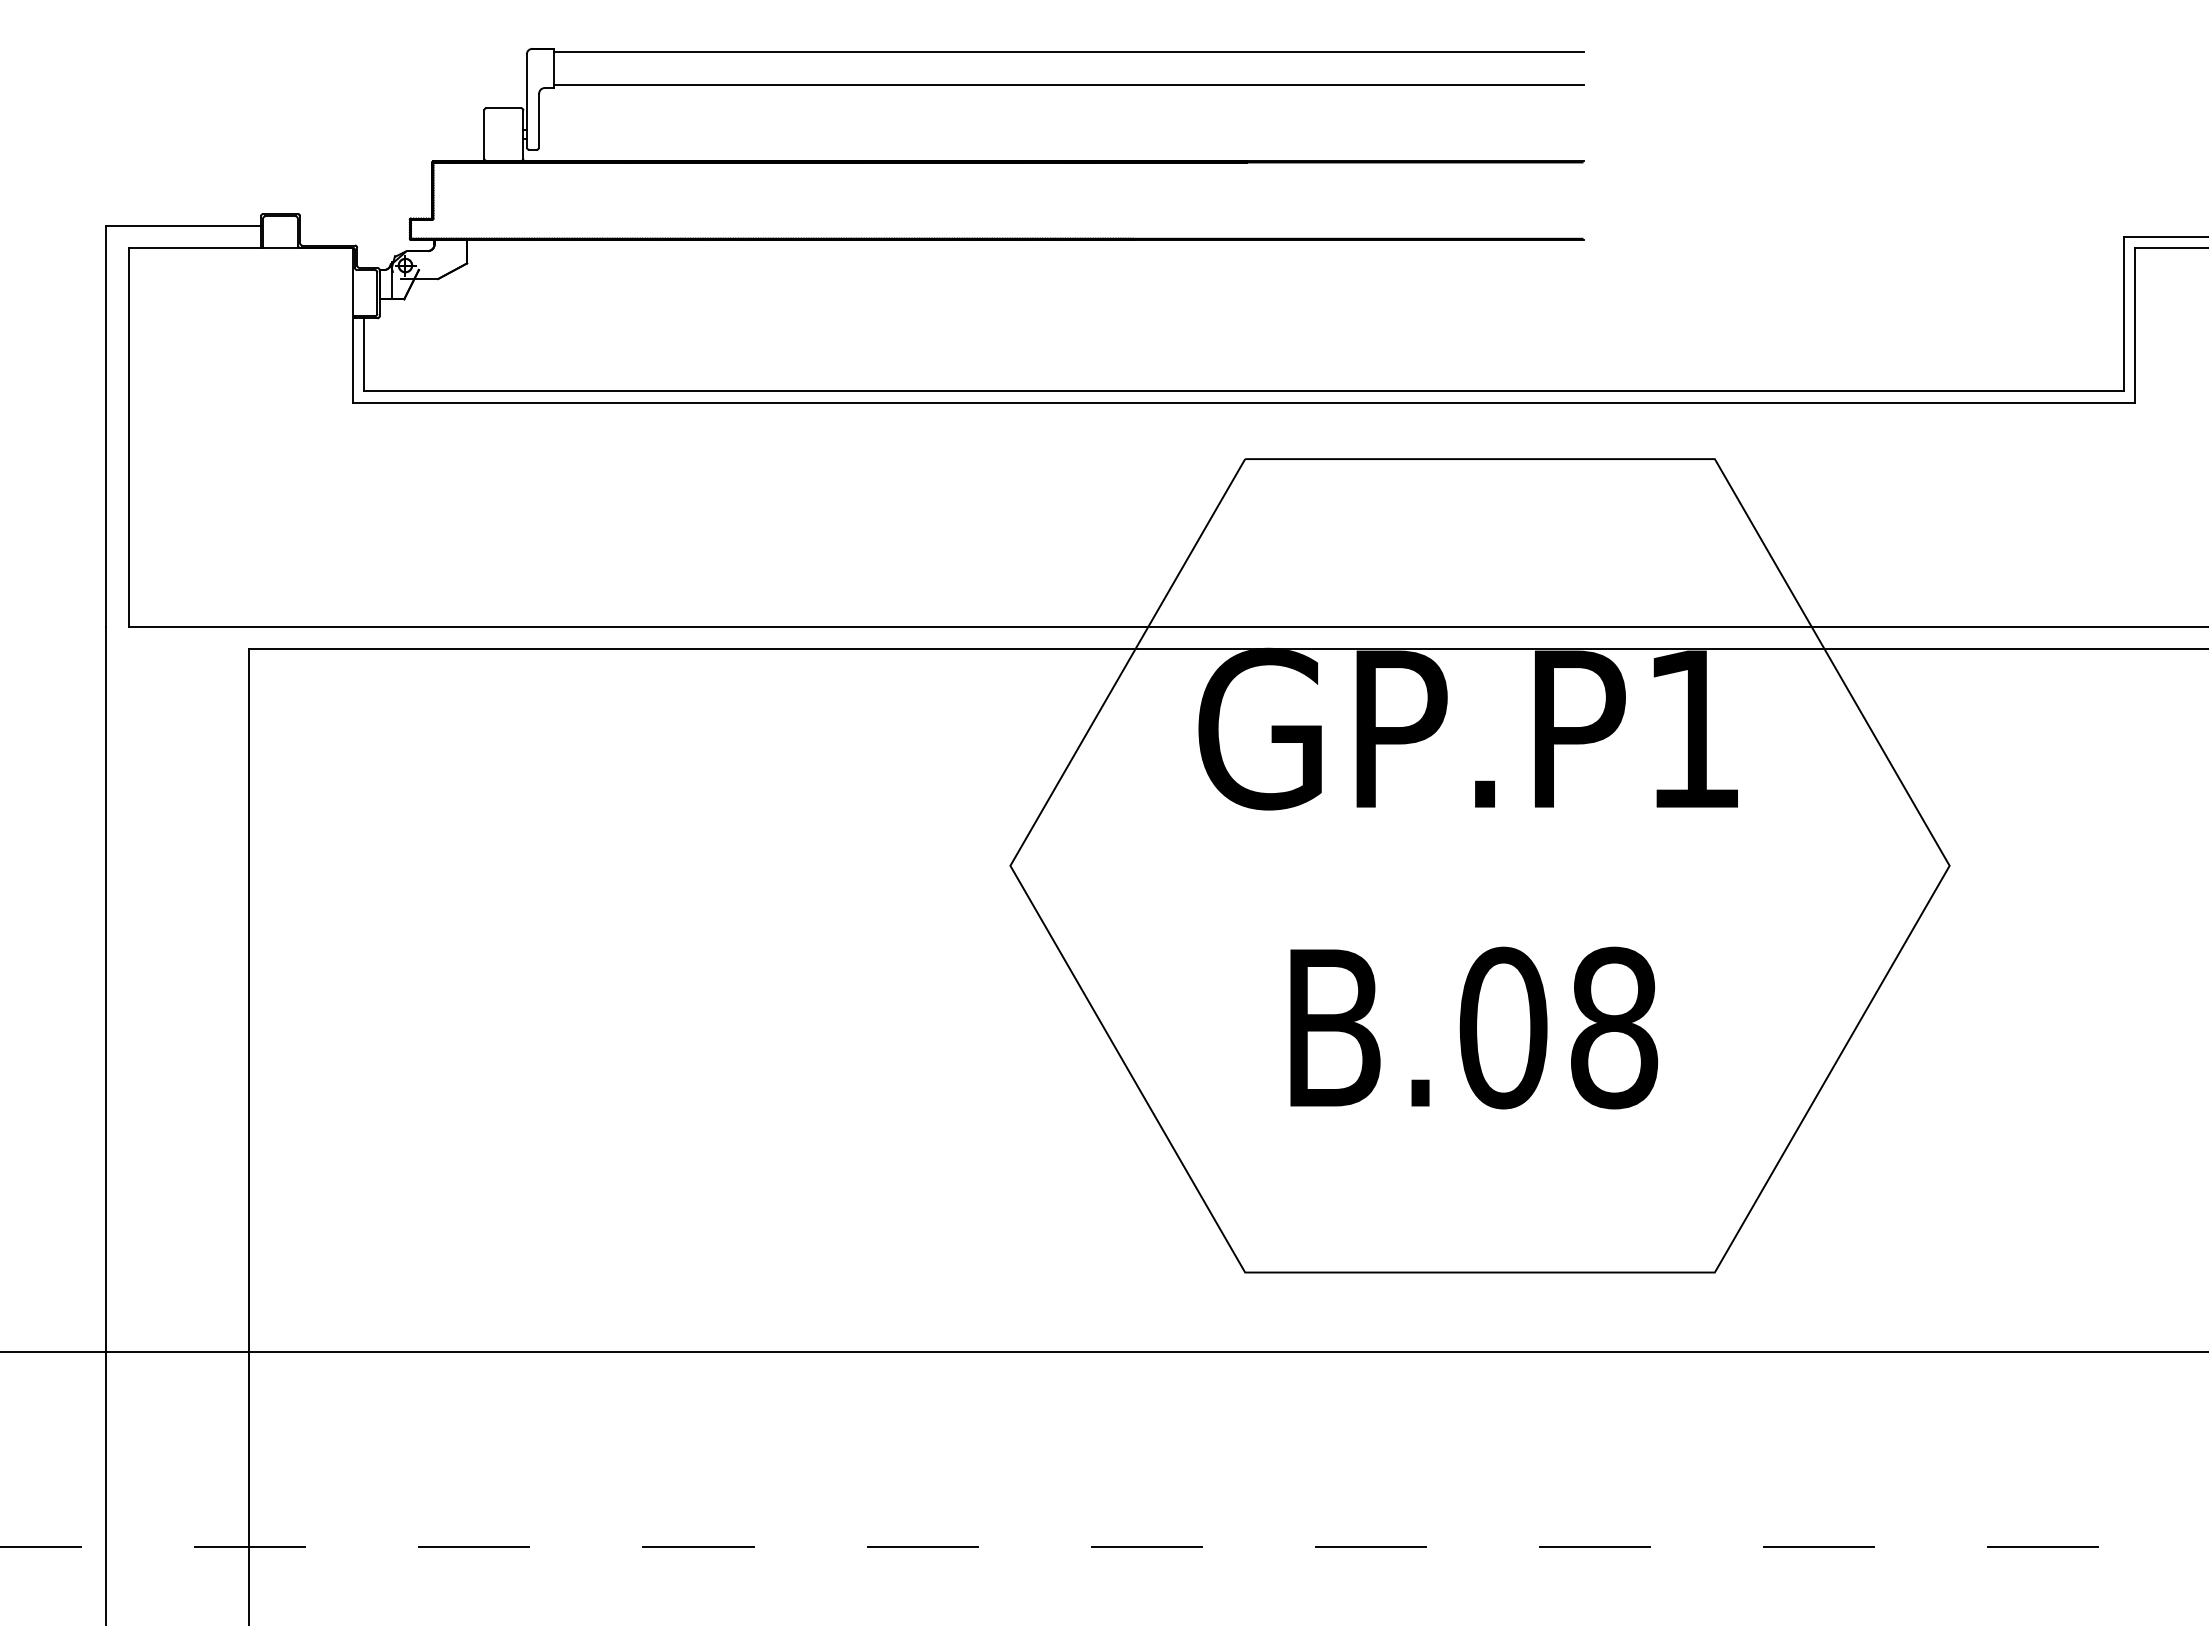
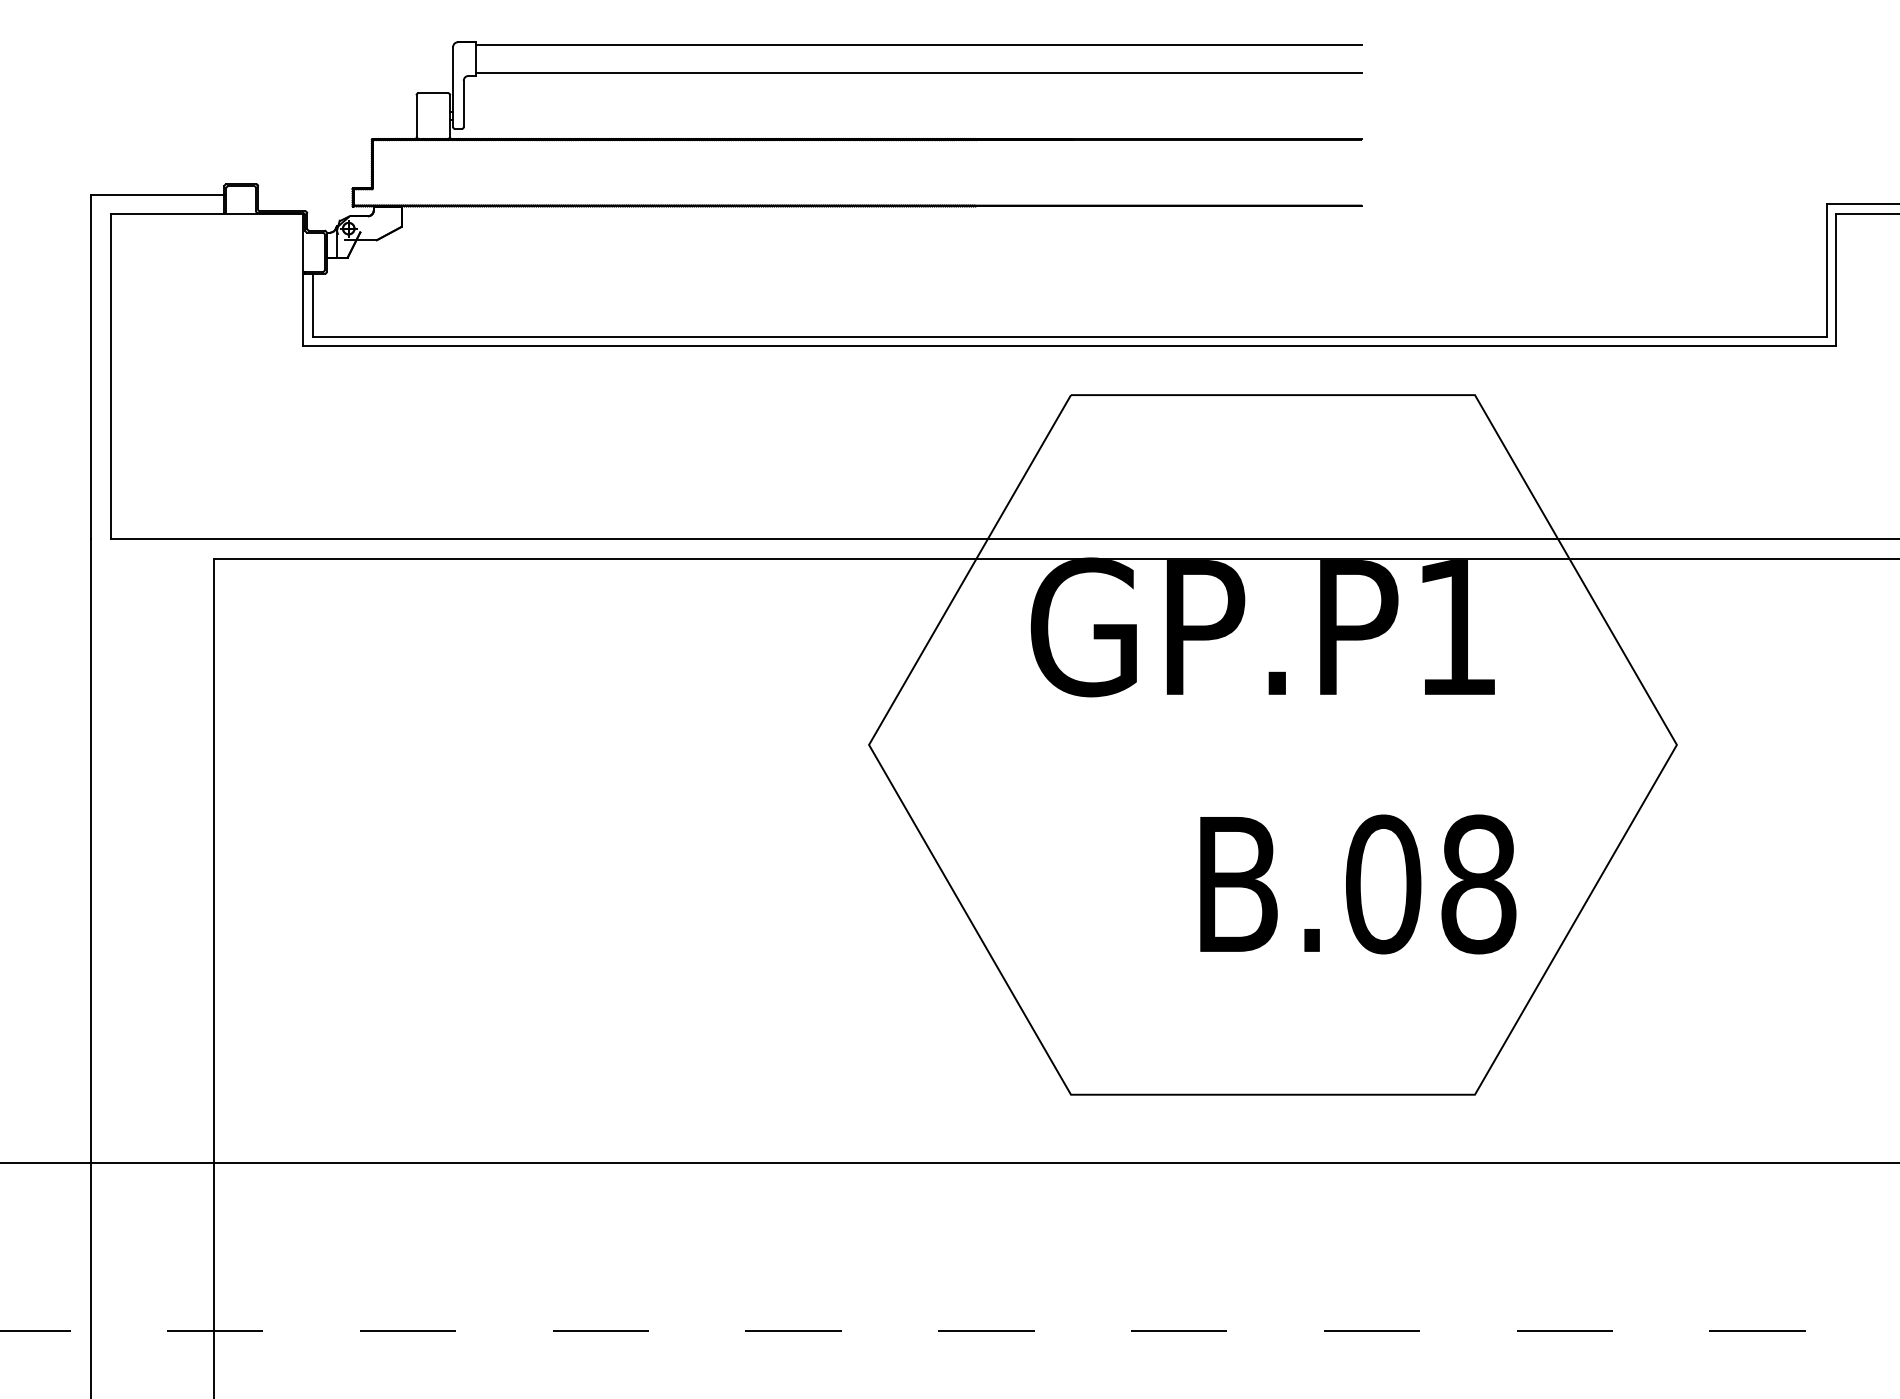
text: (1474, 1027) -> (1358, 883), moved

